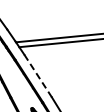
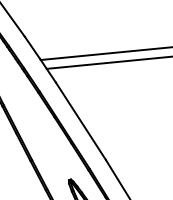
line: (38, 76) -> (81, 122), dashed -> solid

